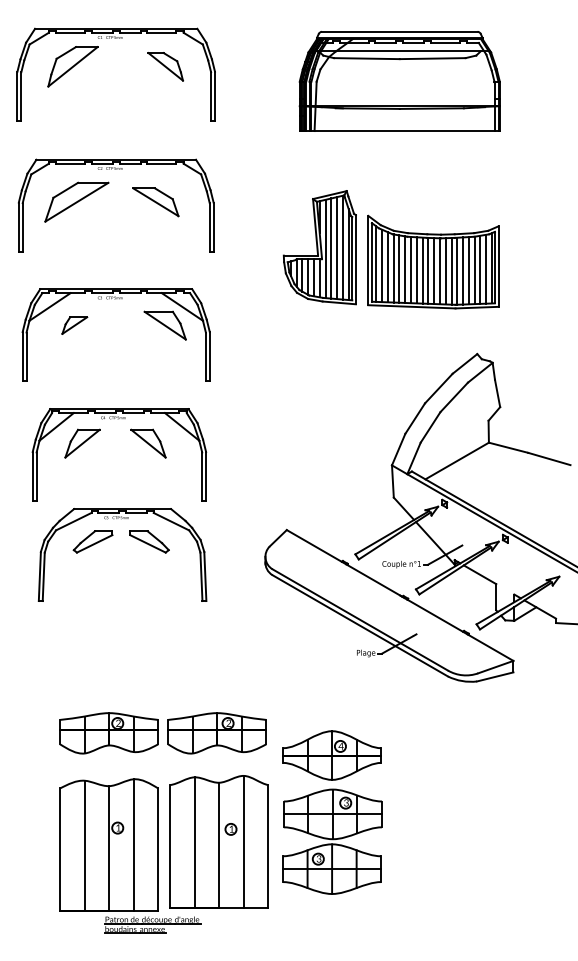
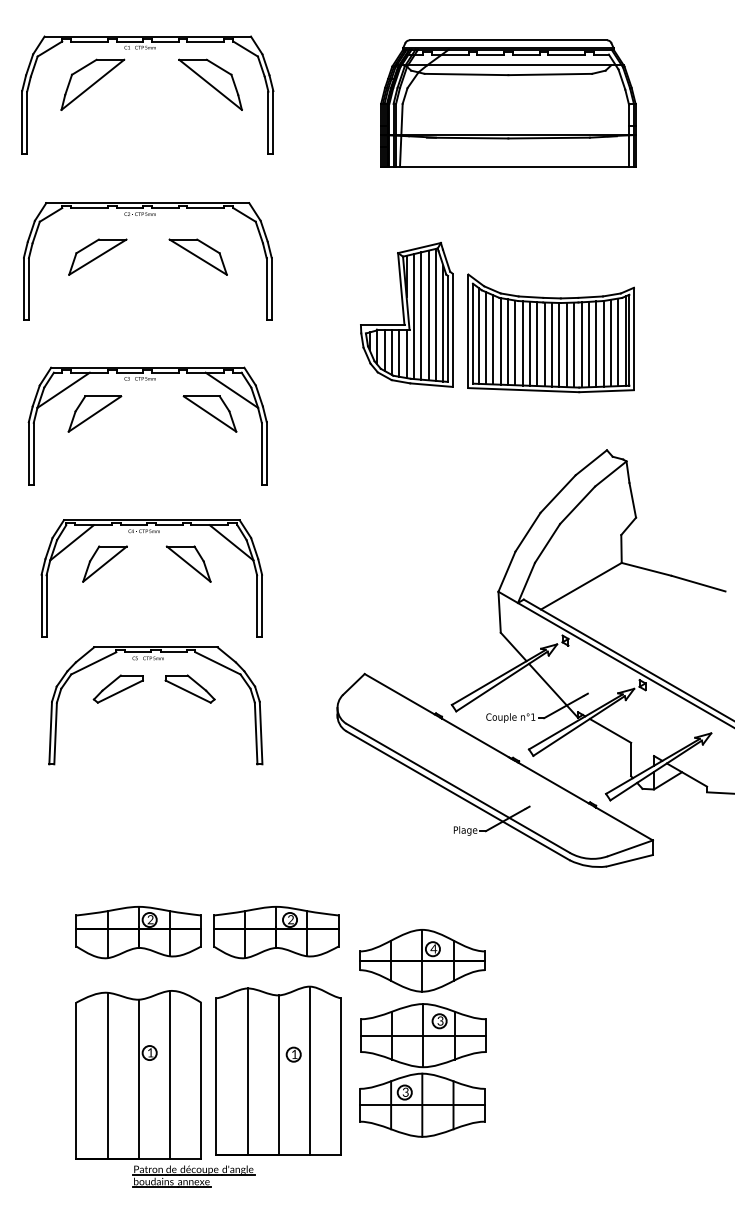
part: (165, 66) -> (210, 84), size x1.43
part: (76, 202) -> (97, 257), size x0.71
part: (74, 325) -> (94, 413), size x1.67

